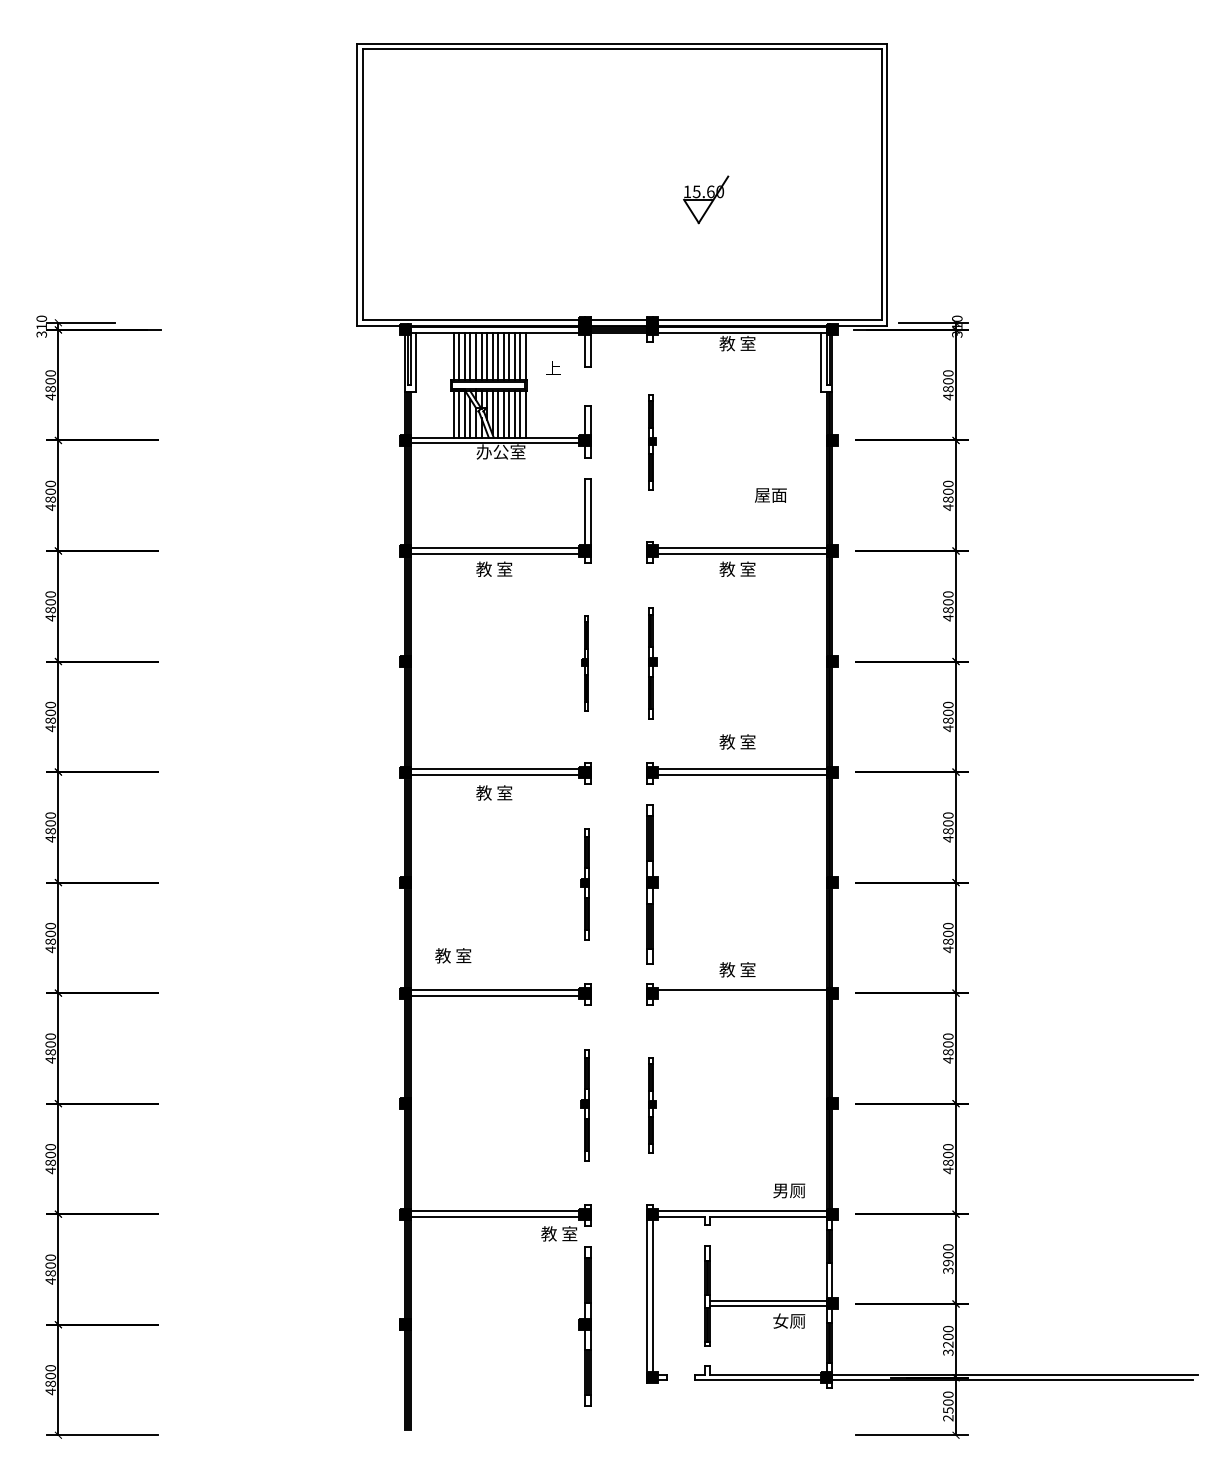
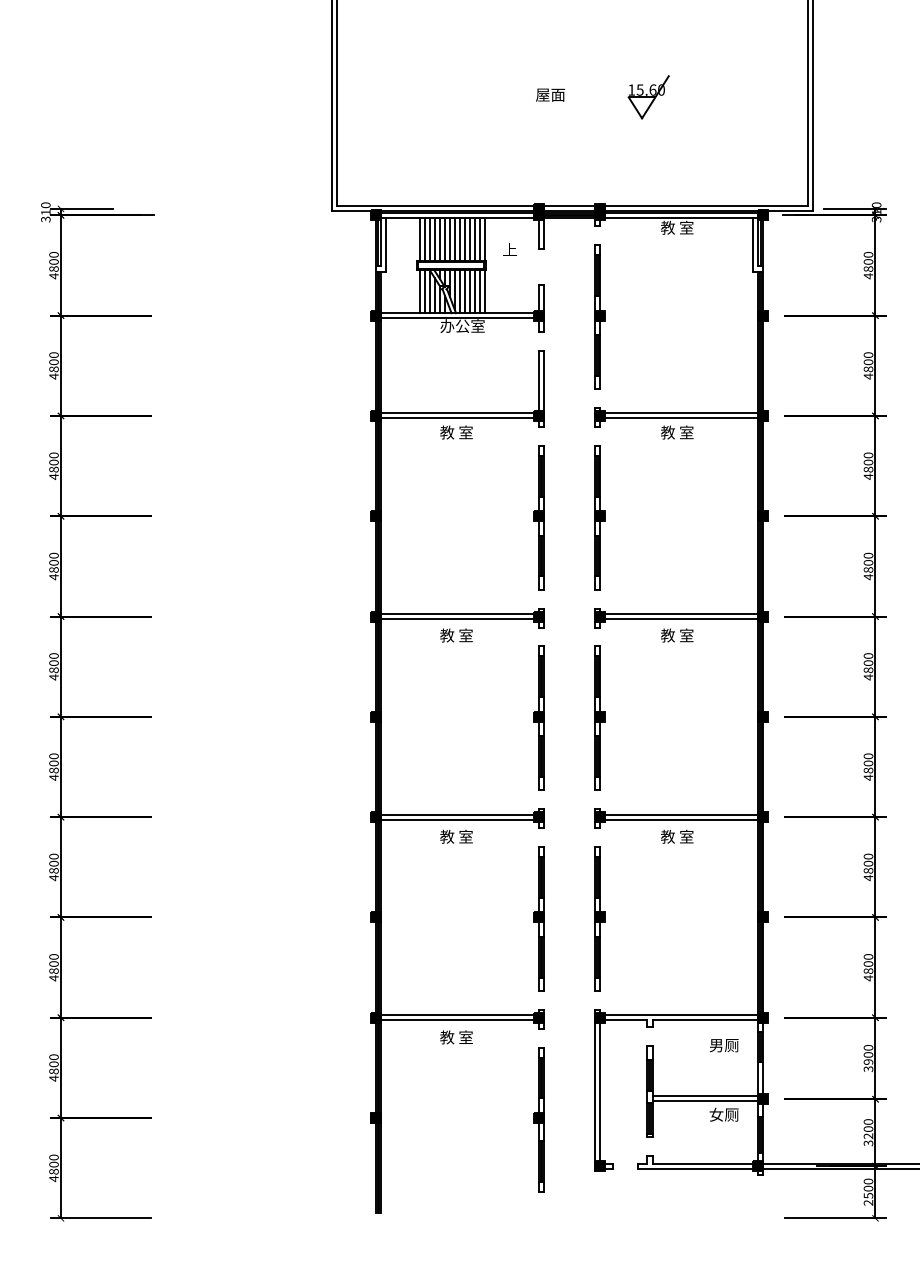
part: (652, 442) -> (600, 317), size x1.67
text: (770, 495) -> (550, 95), moved
part: (584, 663) -> (538, 518), size x1.67
part: (652, 663) -> (600, 518), size x1.43
text: (737, 741) -> (677, 635), moved
part: (584, 884) -> (538, 718), size x1.43
text: (453, 955) -> (456, 836), moved
text: (737, 969) -> (677, 836), moved
line: (739, 995) -> (679, 819), added
part: (584, 1105) -> (538, 919), size x1.43
part: (652, 1105) -> (600, 919), size x1.67
text: (789, 1190) -> (724, 1045), moved
text: (559, 1233) -> (456, 1037), moved

